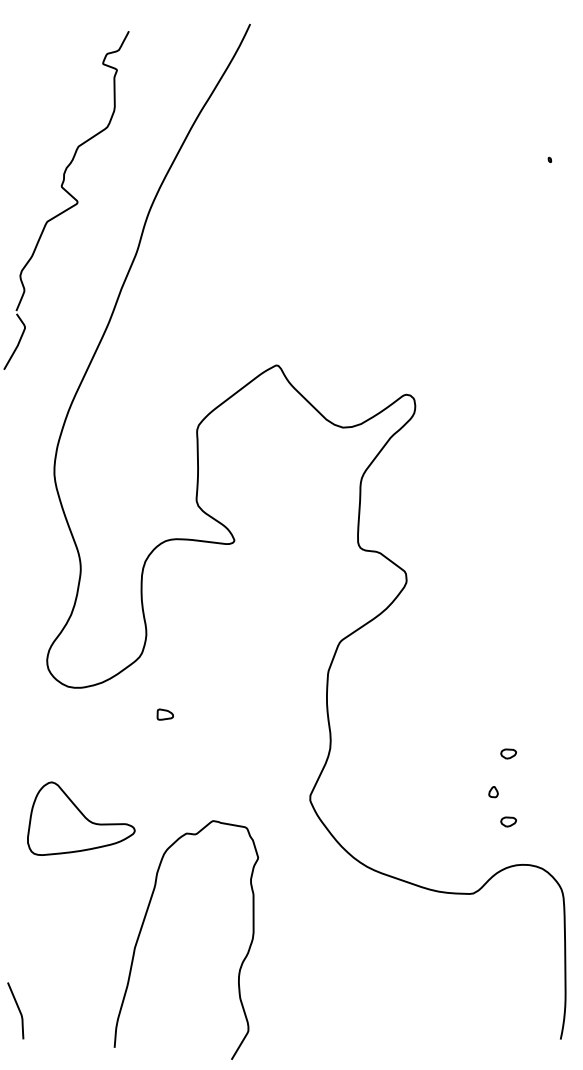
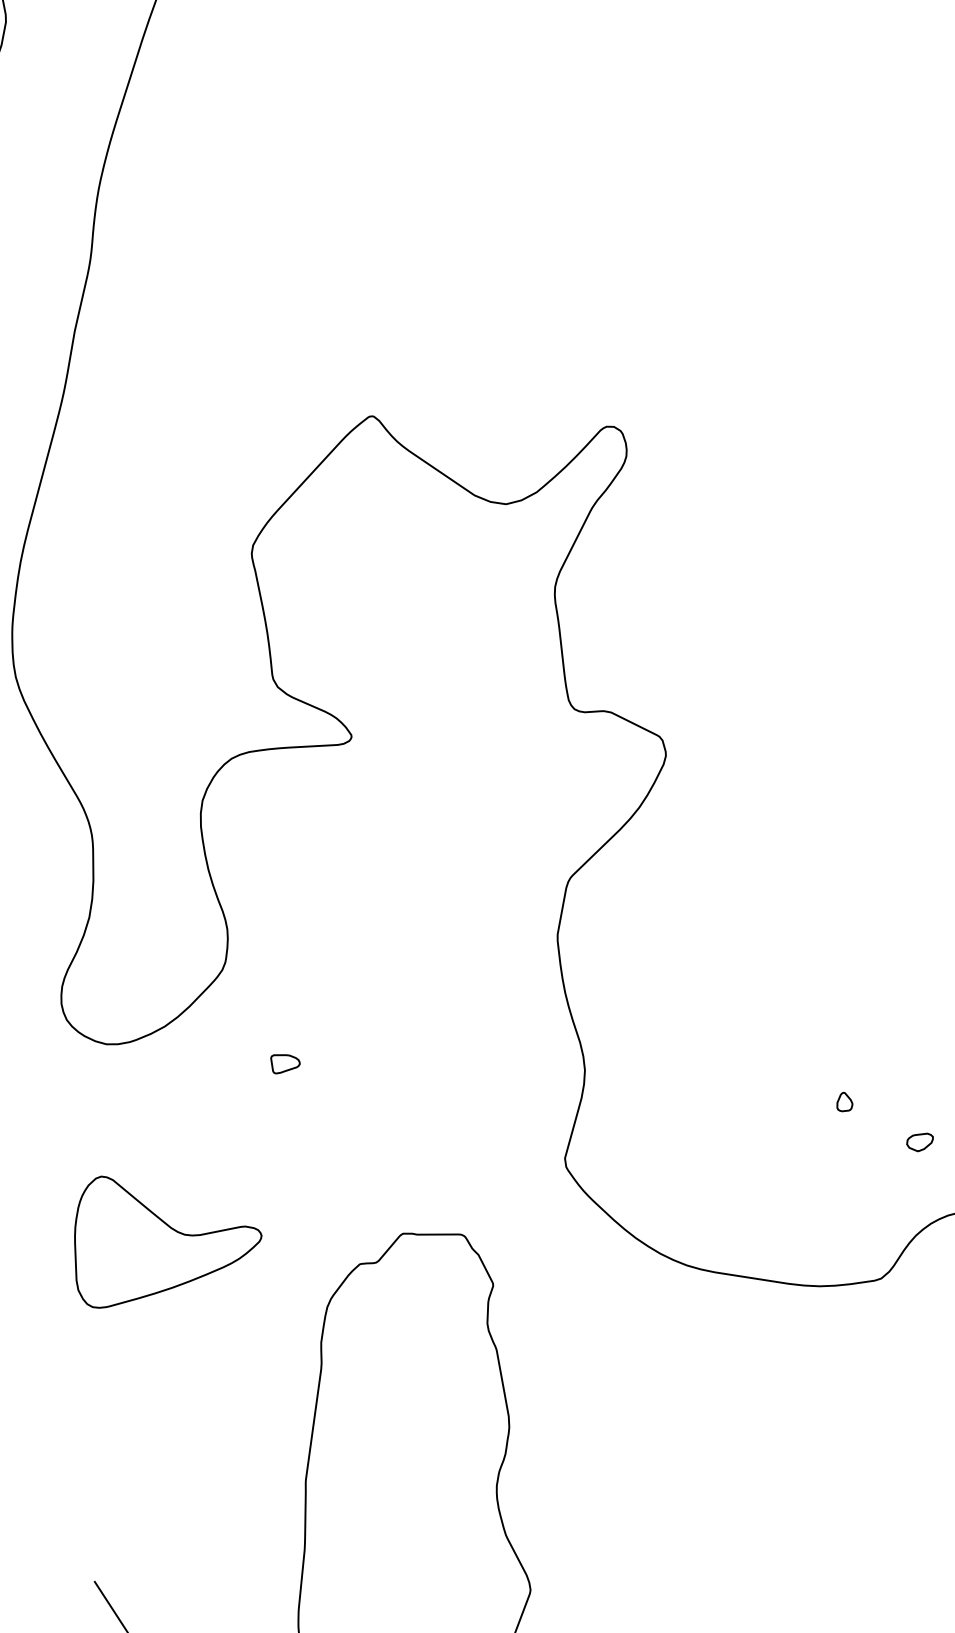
part: (508, 753) -> (898, 1022), removed
part: (493, 792) -> (844, 1102), moved
part: (81, 818) -> (164, 1230), moved

